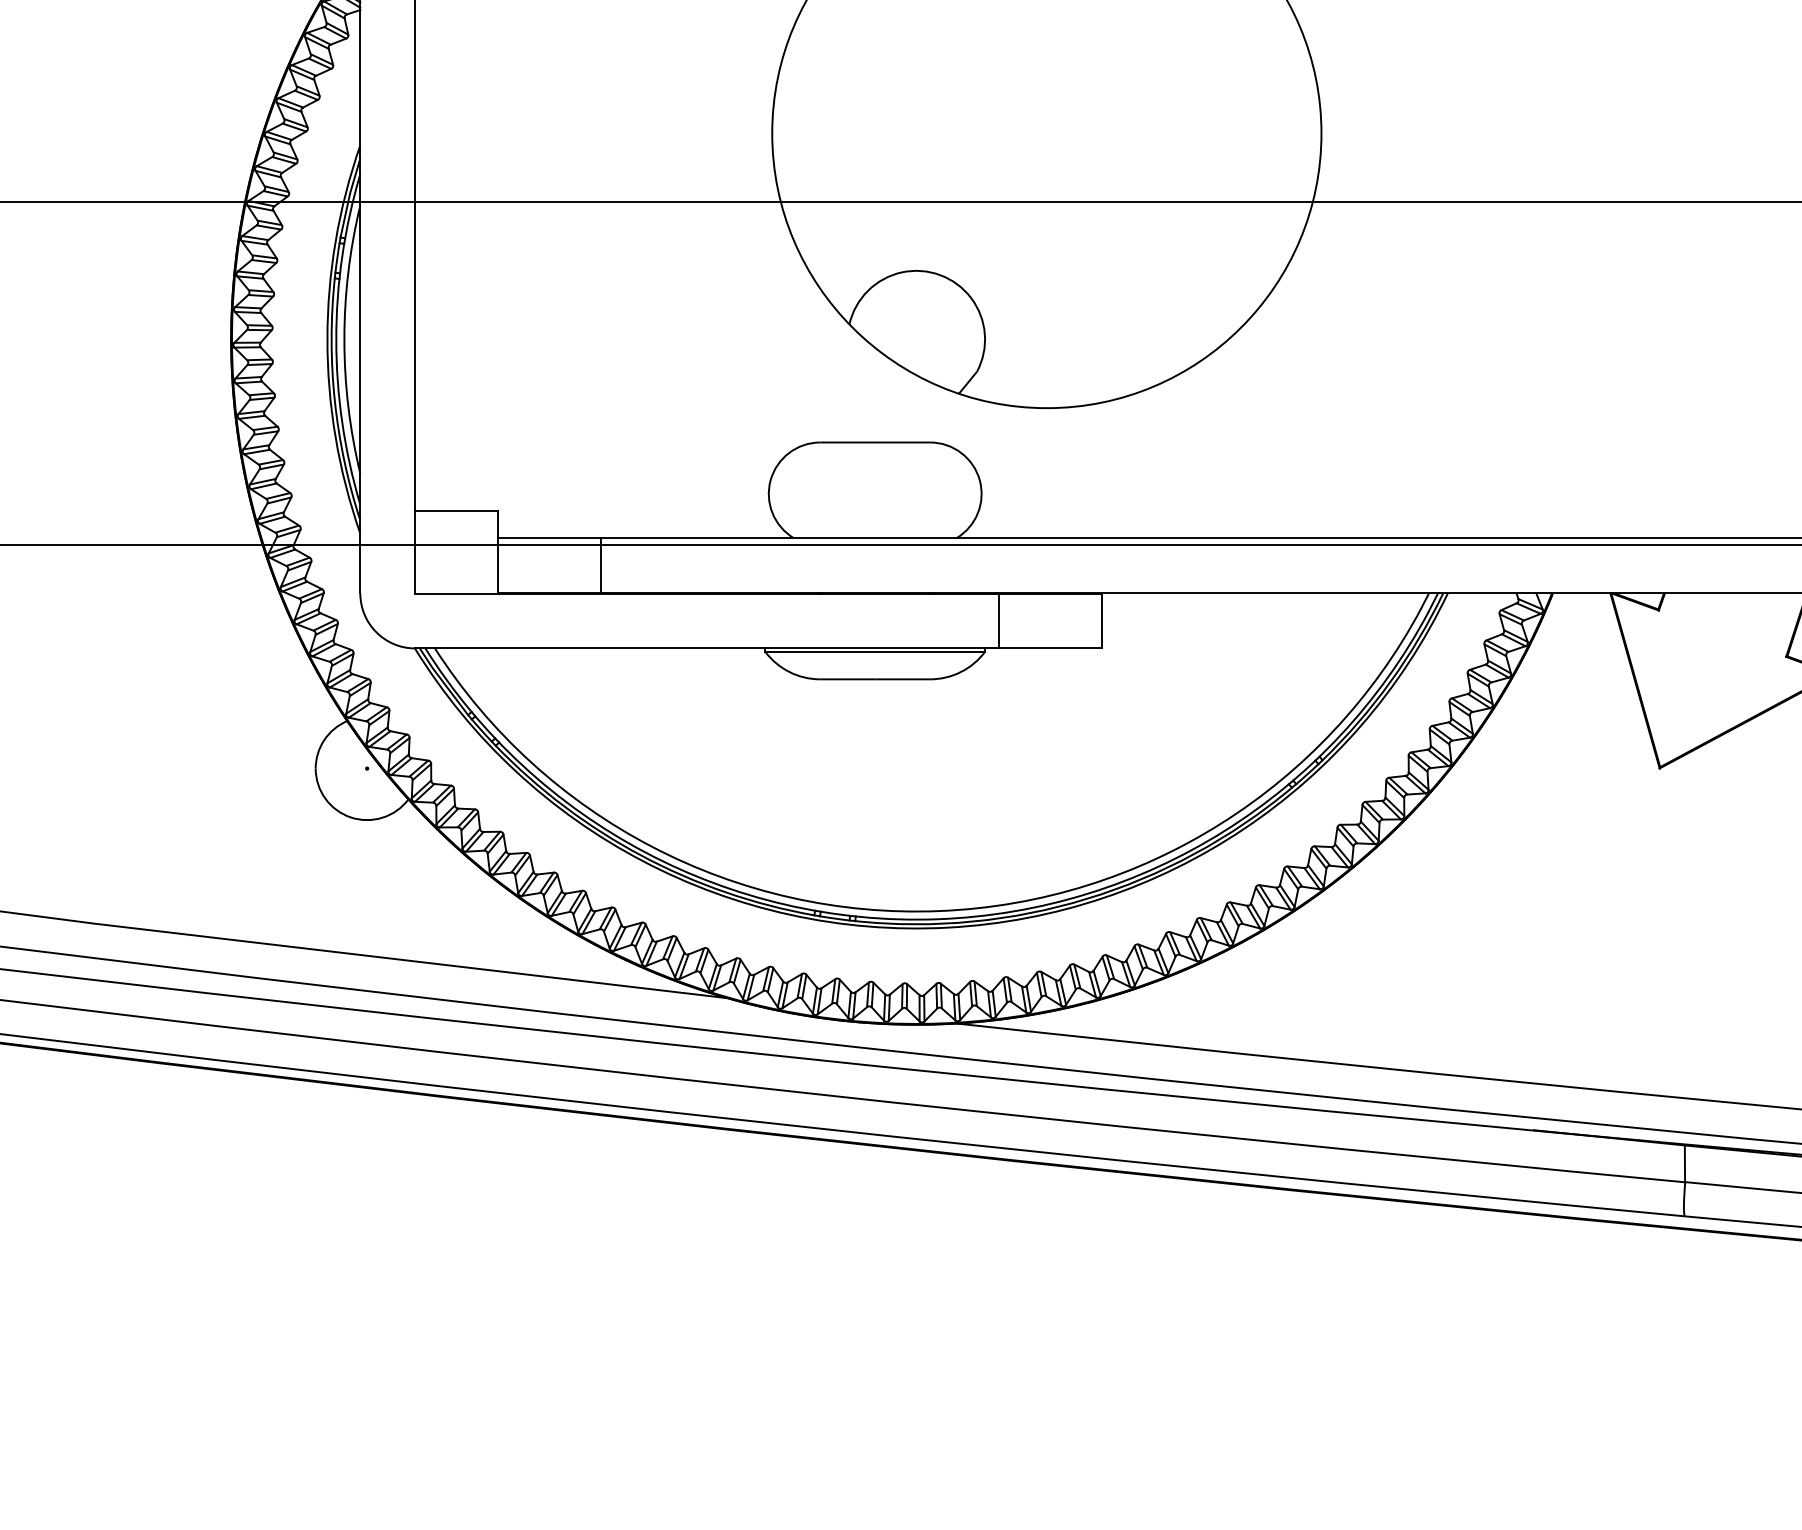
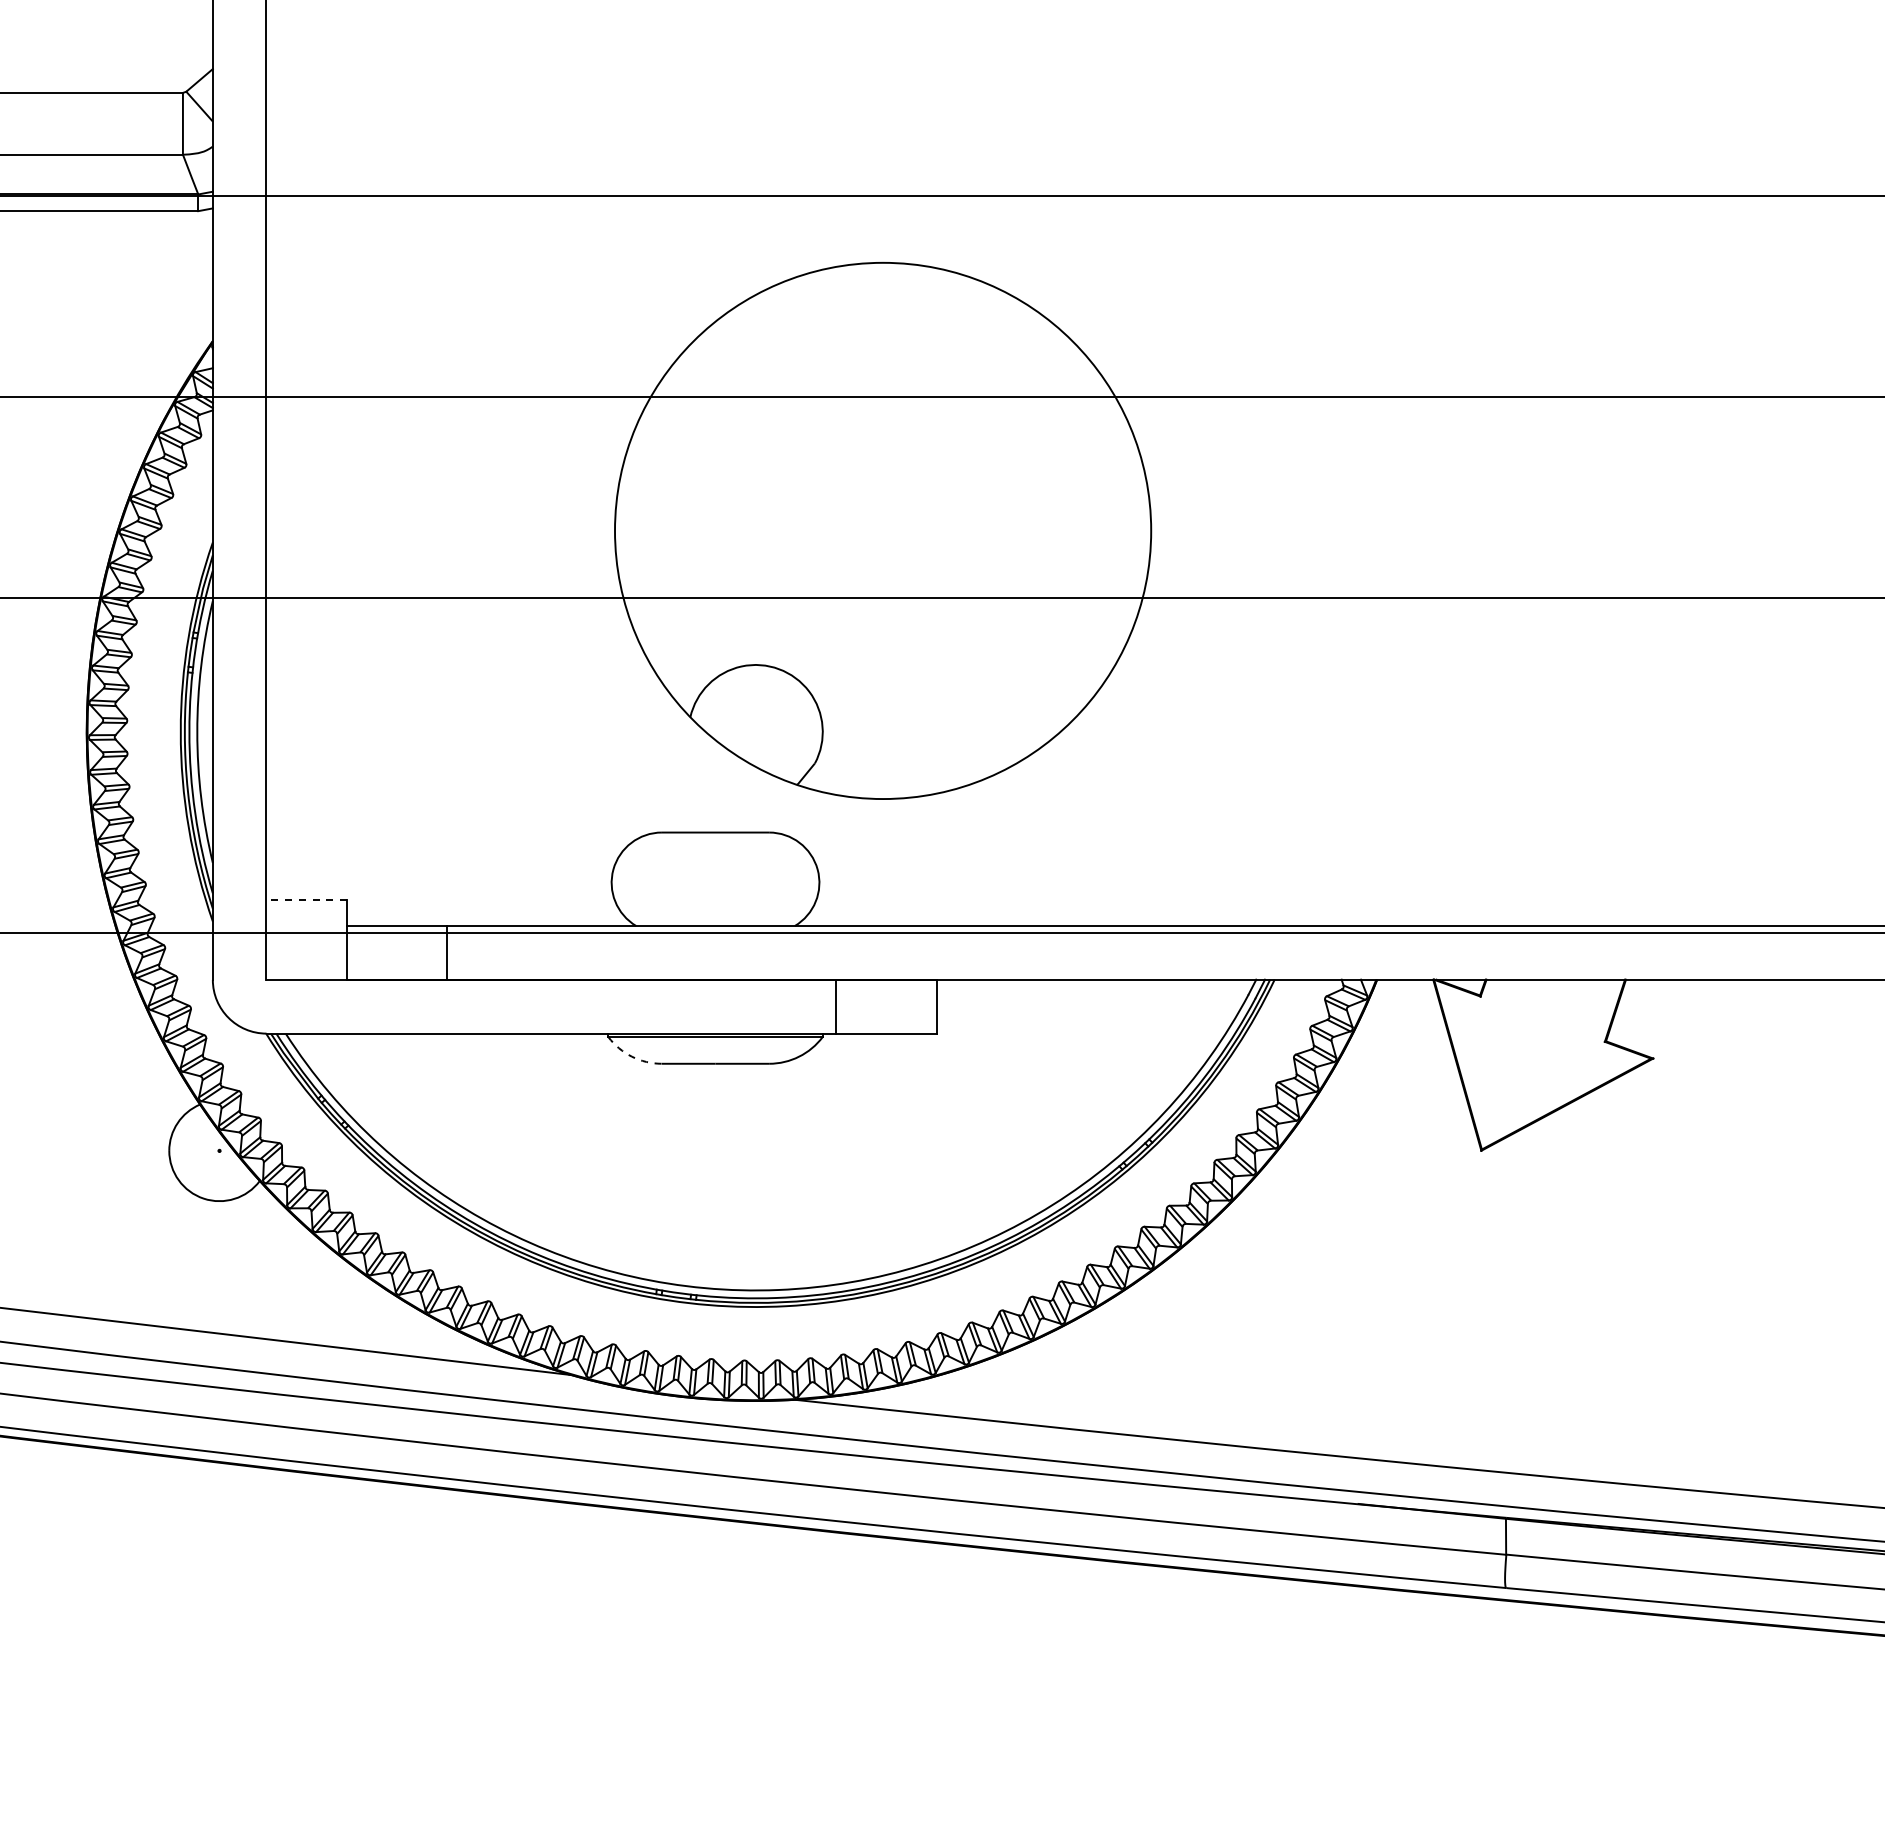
line: (456, 511) -> (306, 899), solid -> dashed
arc: (789, 671) -> (631, 1056), solid -> dashed

